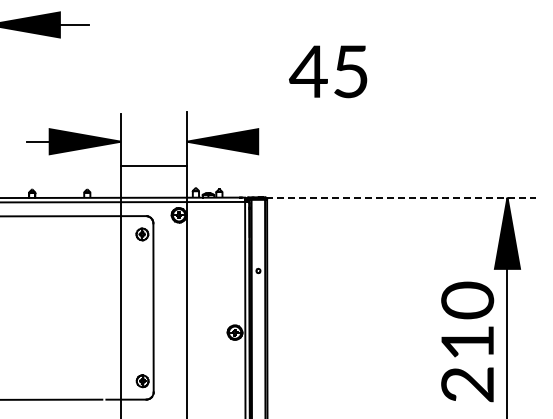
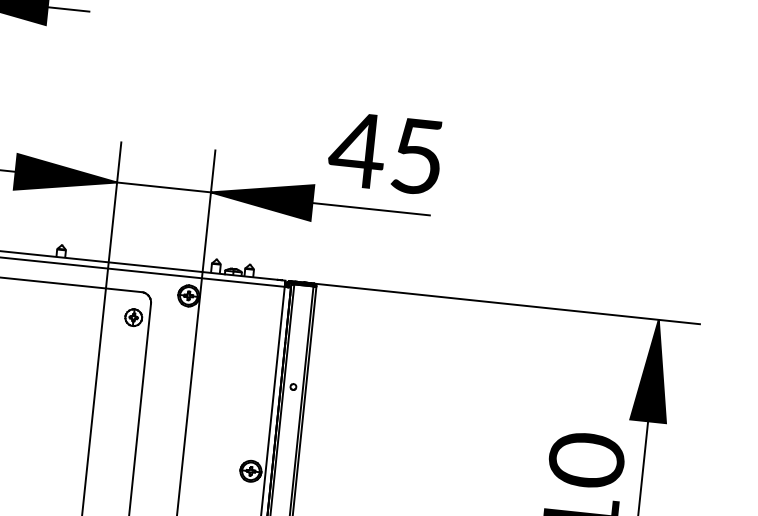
text: (328, 71) -> (385, 152), moved
line: (295, 141) -> (365, 208), added
line: (153, 165) -> (163, 187), moved
line: (401, 197) -> (507, 303), dashed -> solid

